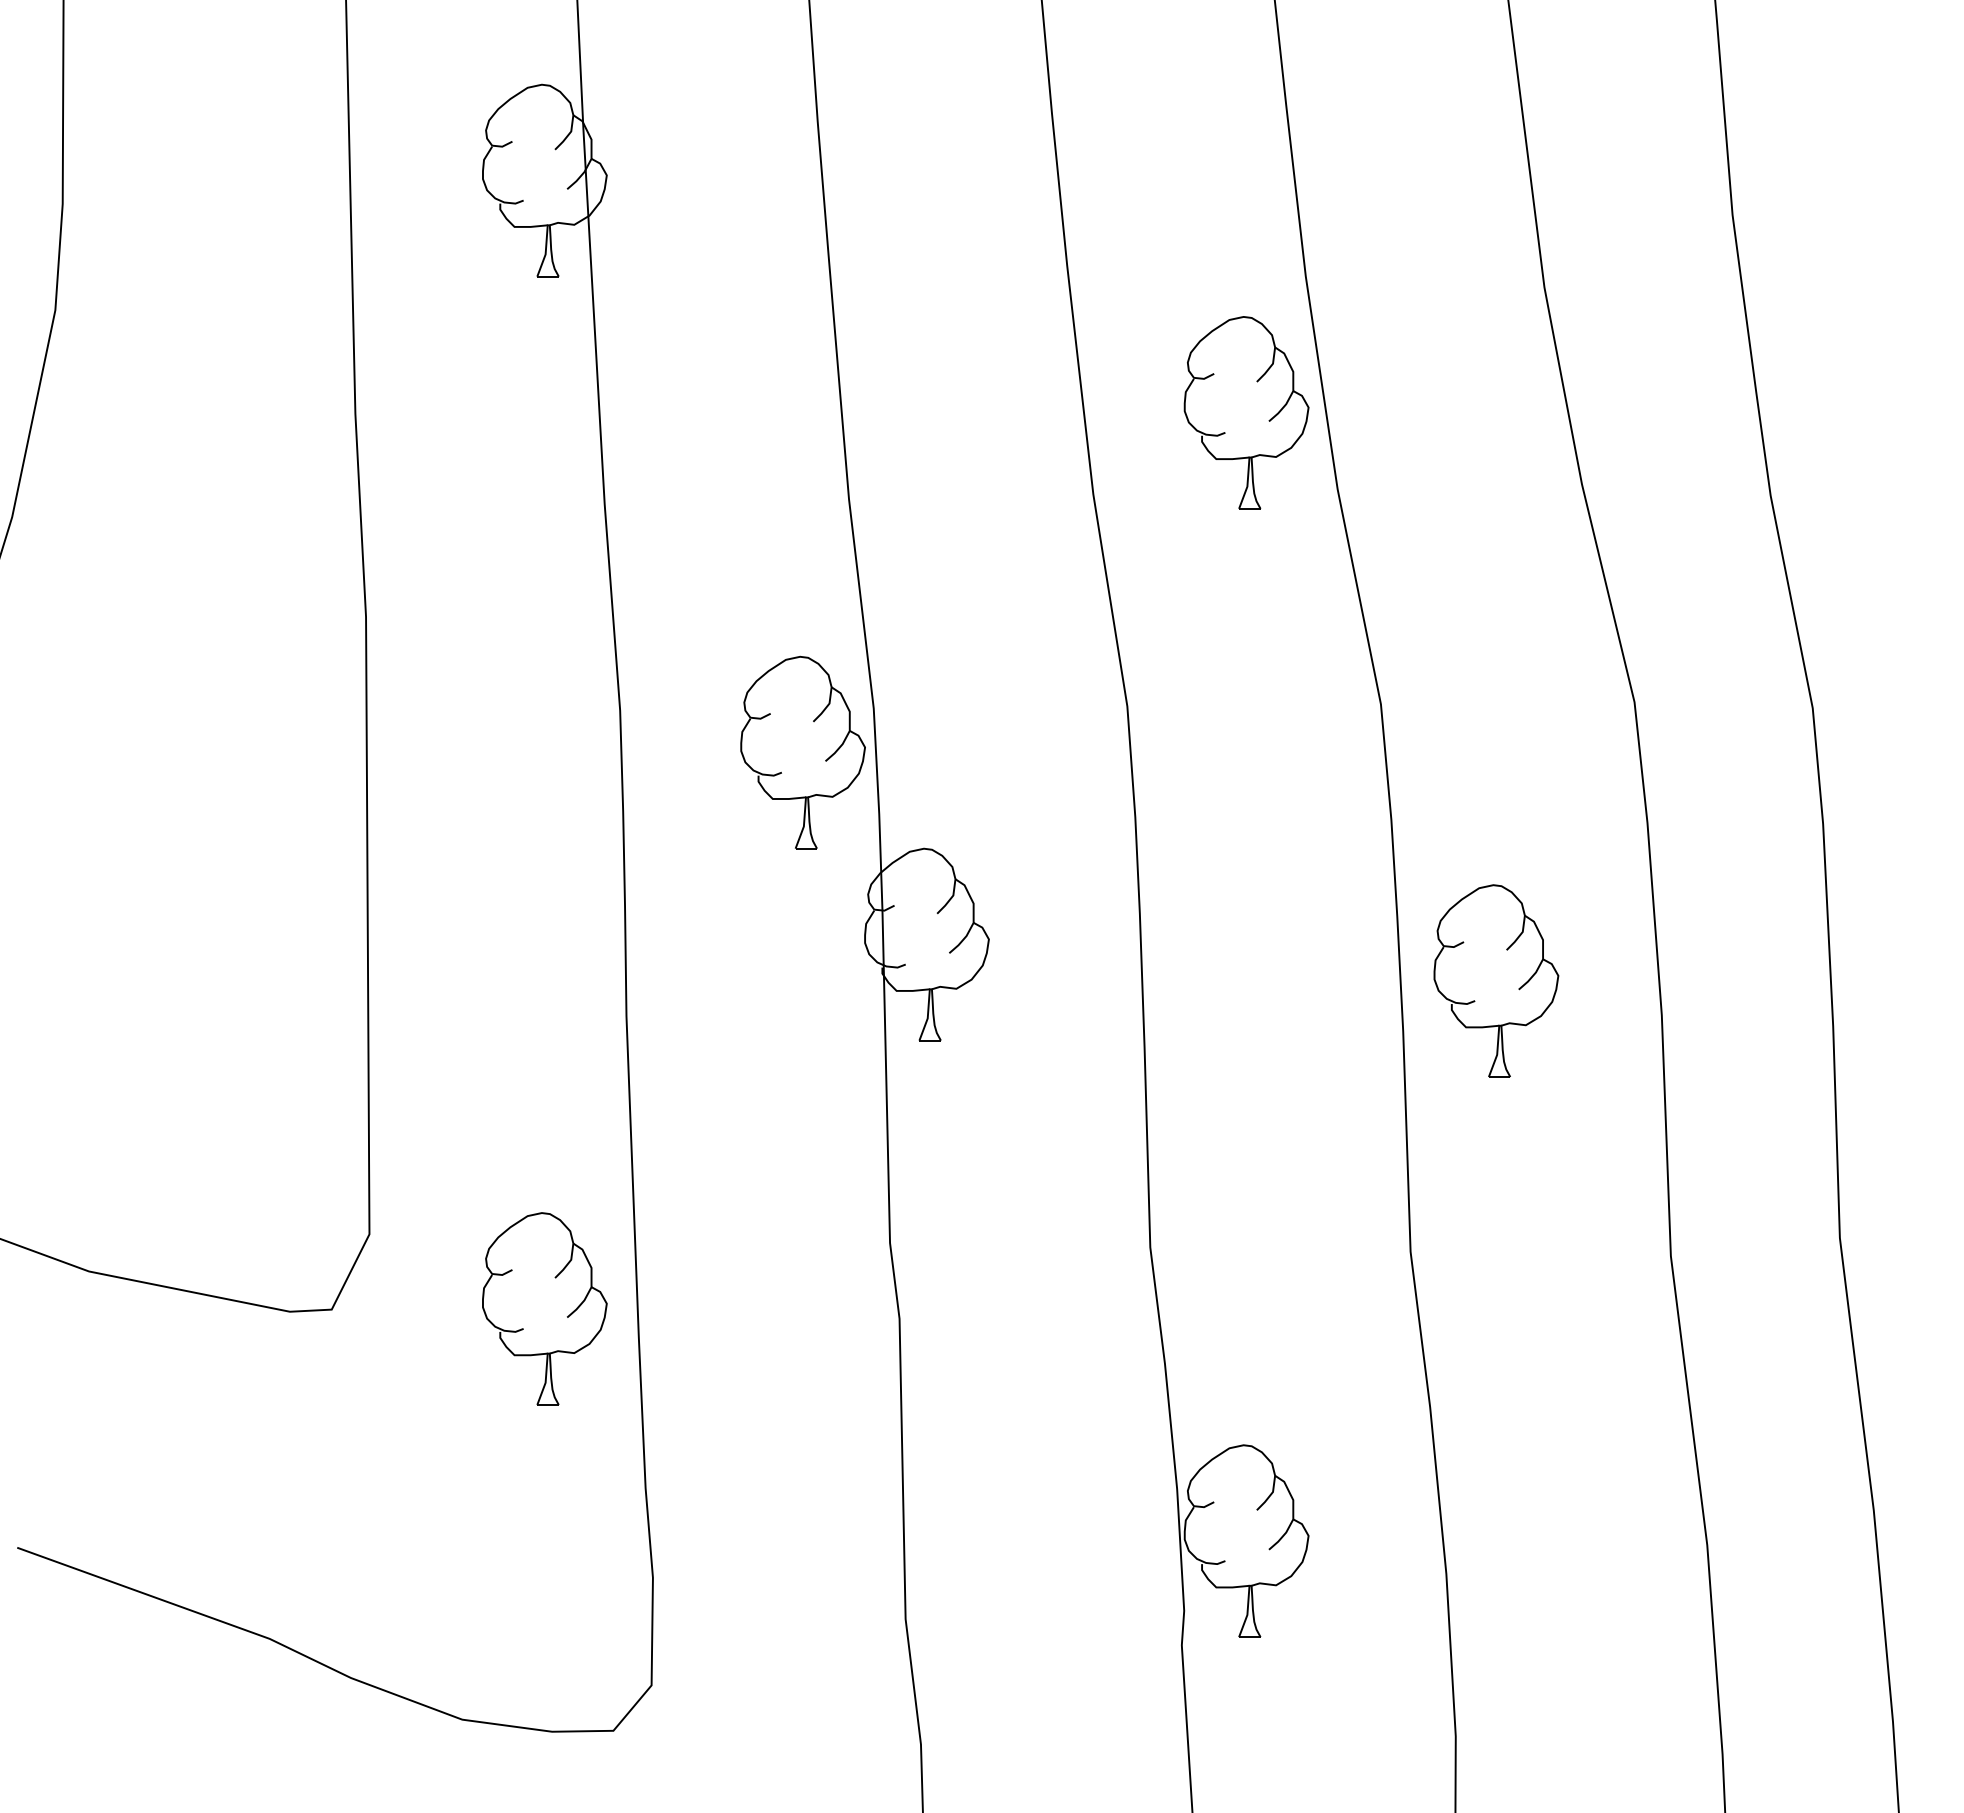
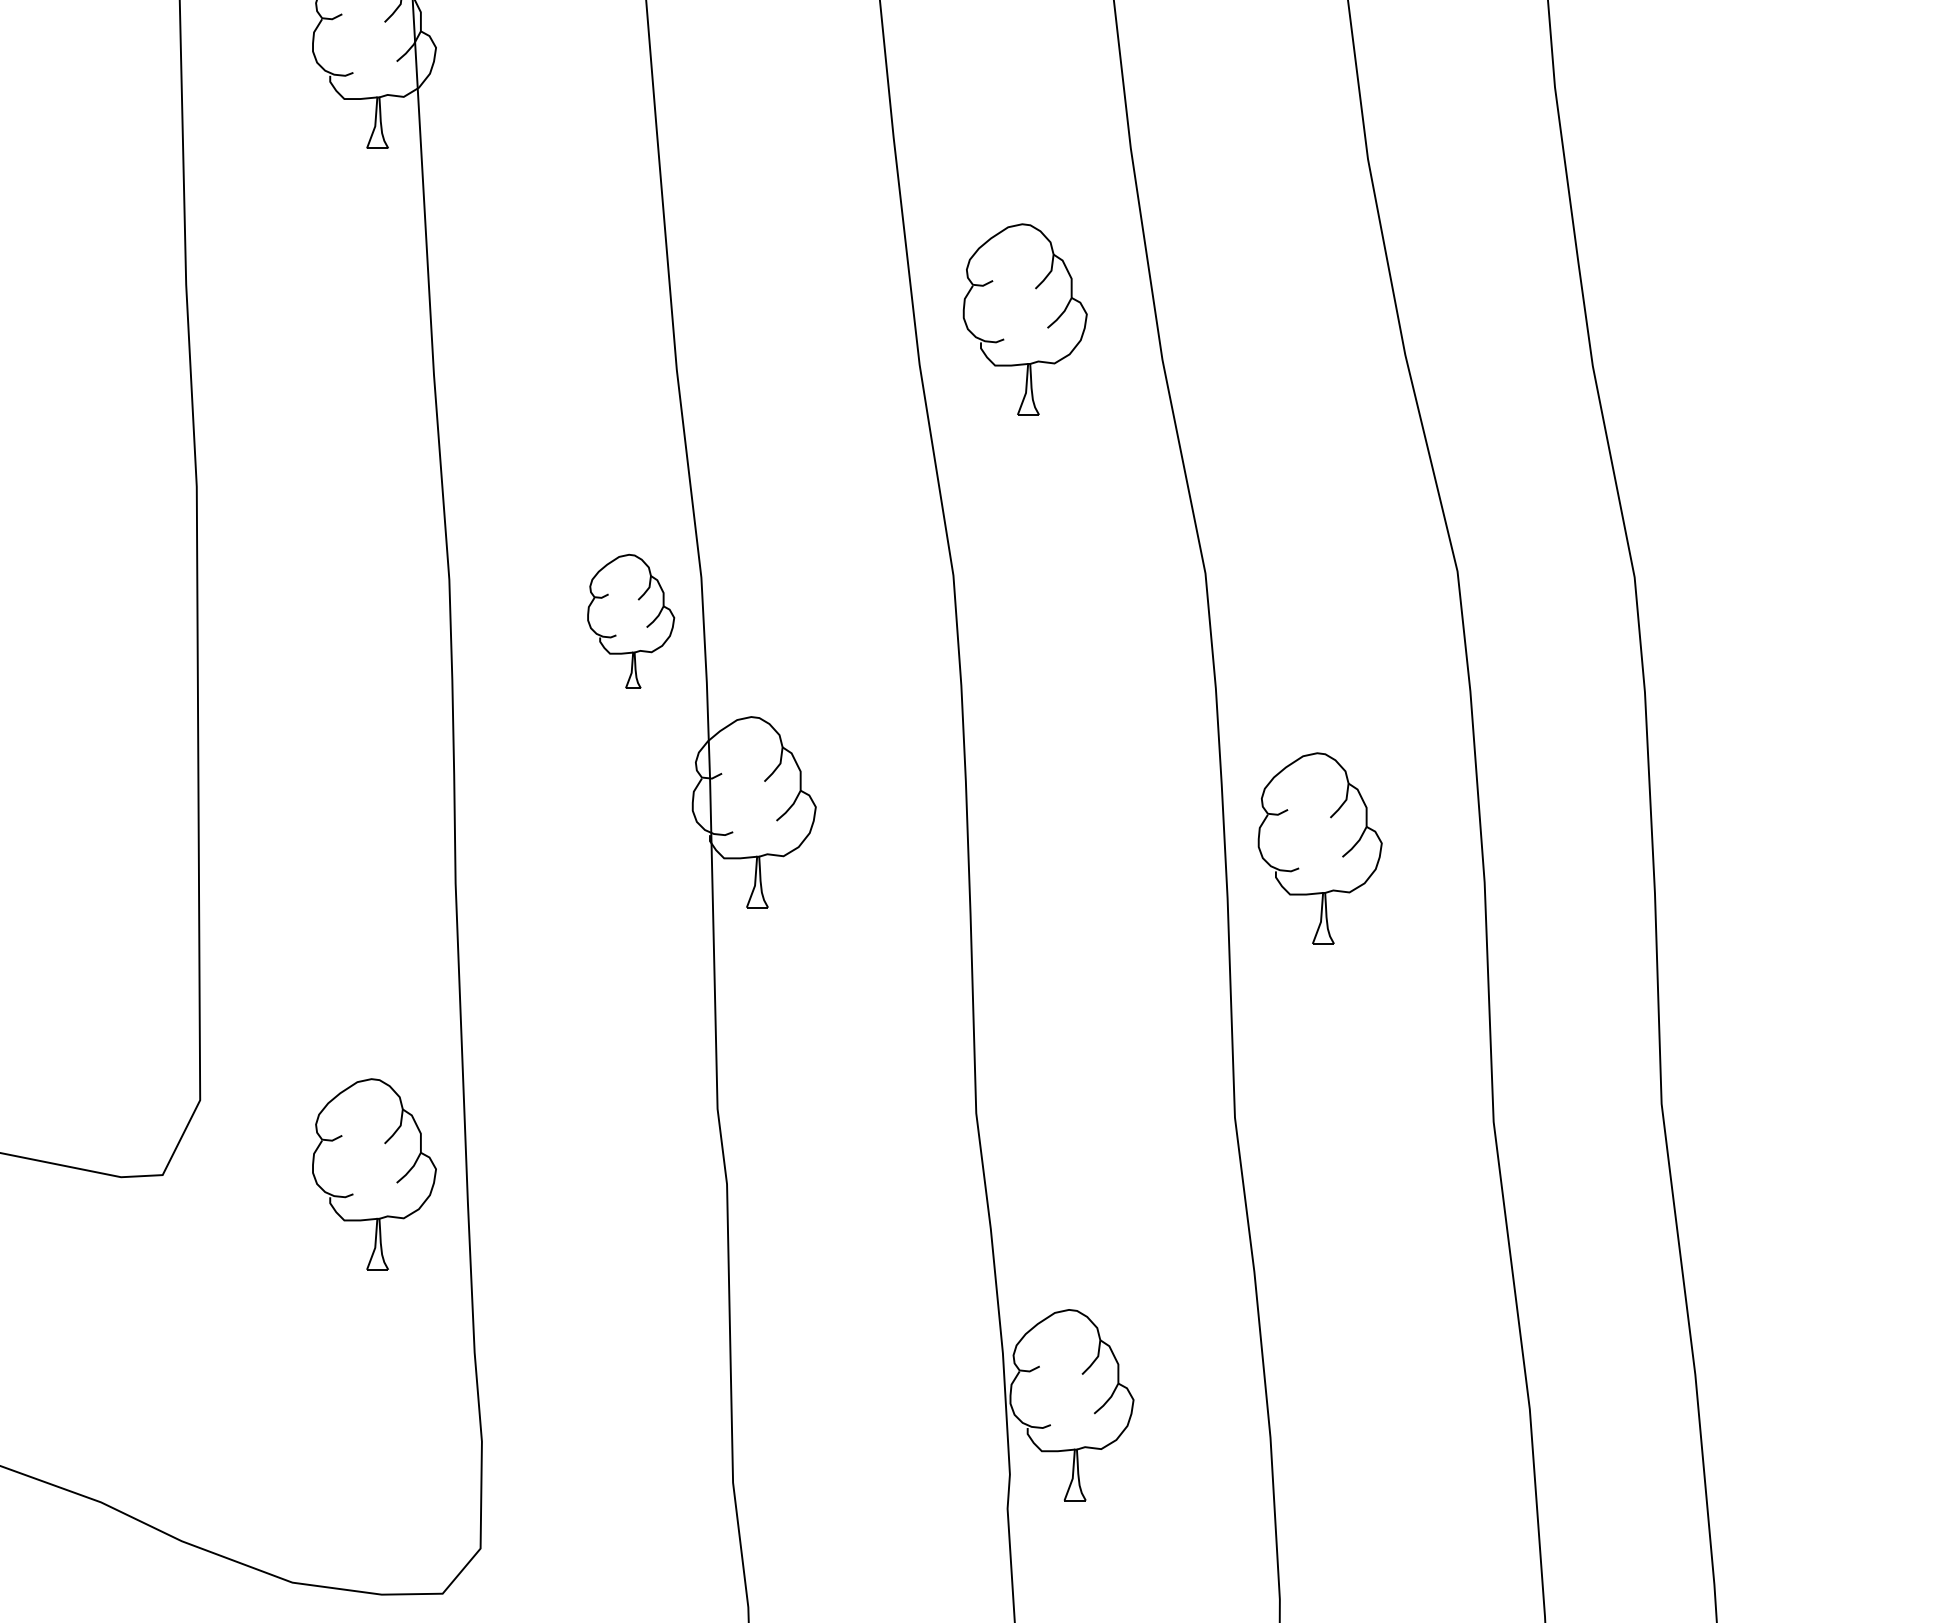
part: (1246, 412) -> (1025, 319), moved
part: (802, 752) -> (630, 621), size x0.7

